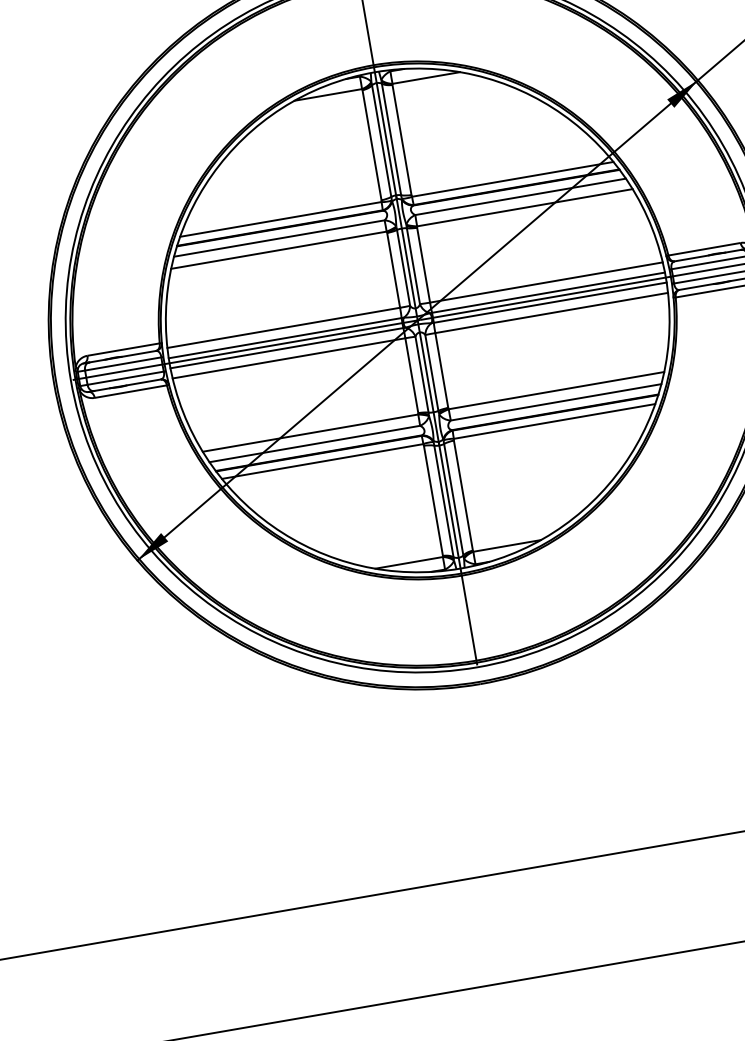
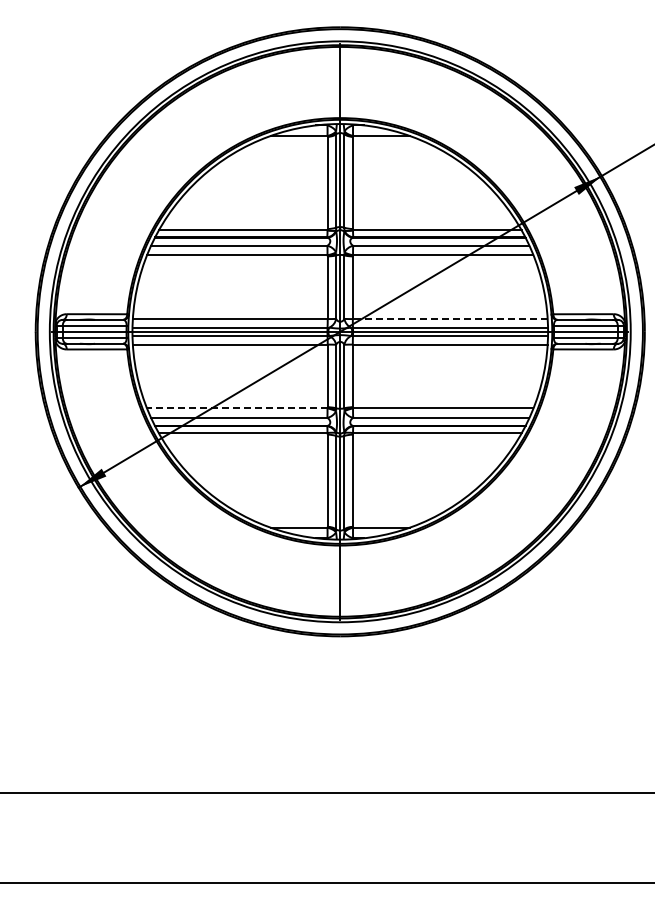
line: (545, 283) -> (449, 319), solid -> dashed
line: (309, 433) -> (236, 408), solid -> dashed

